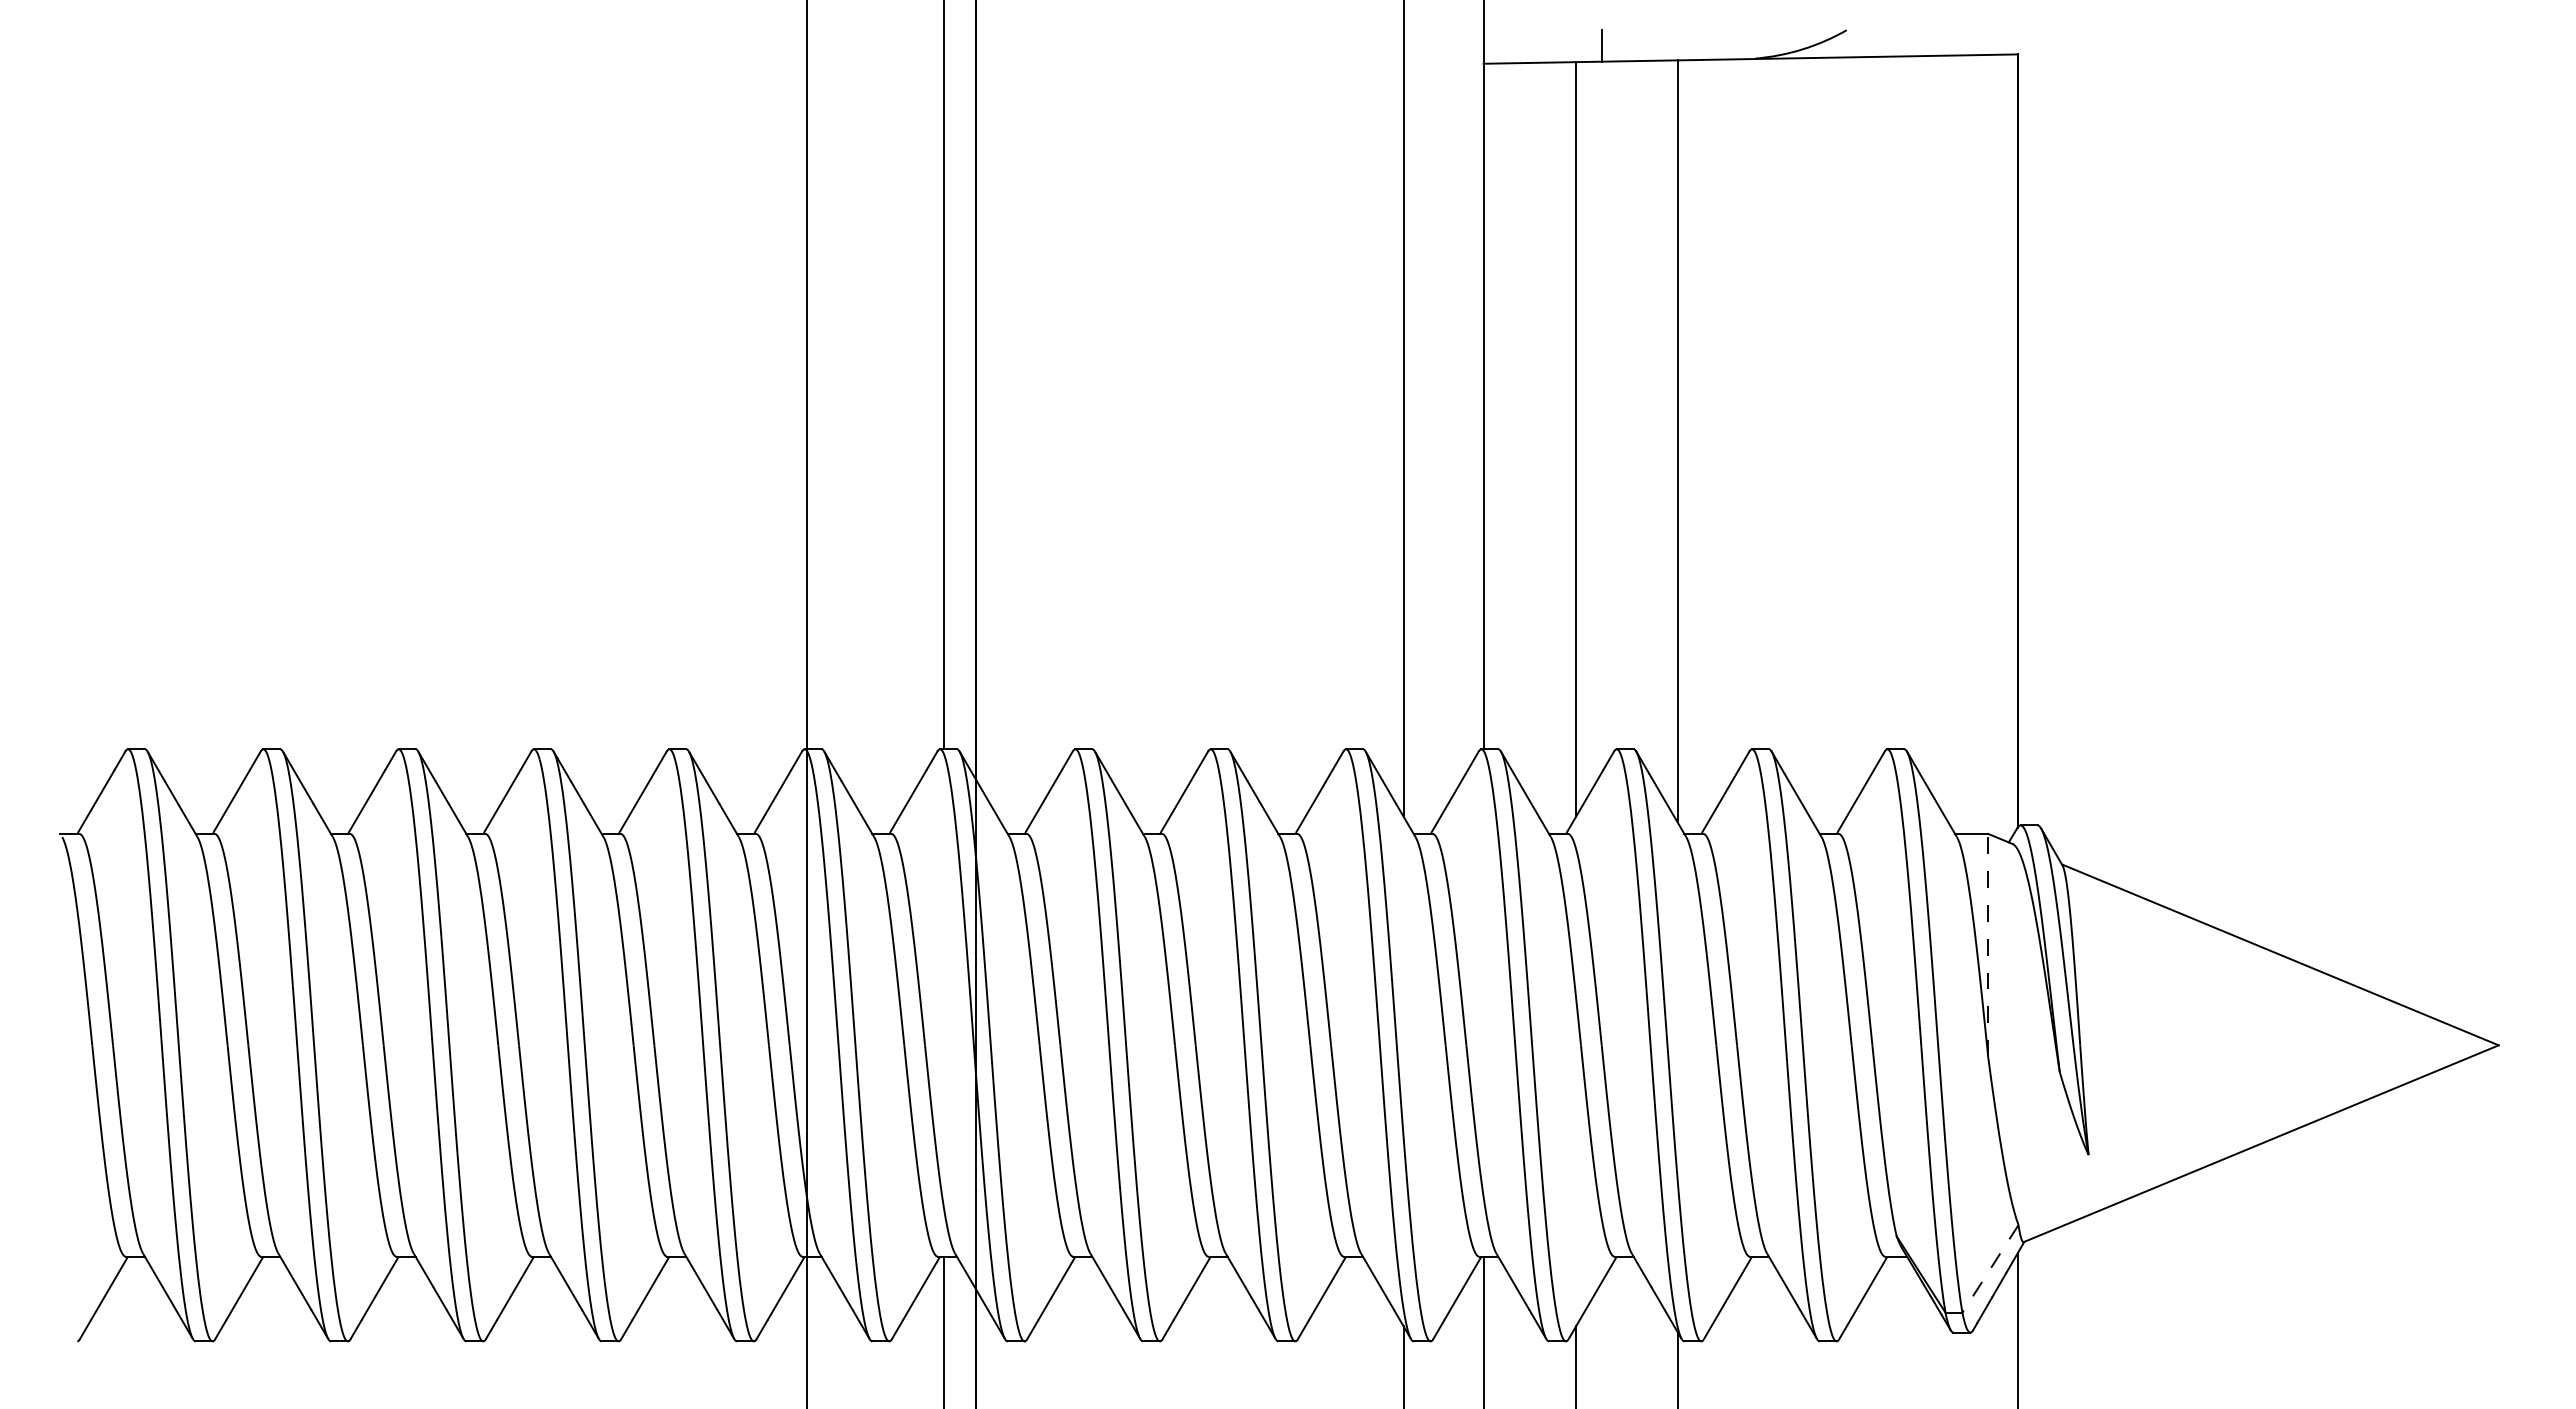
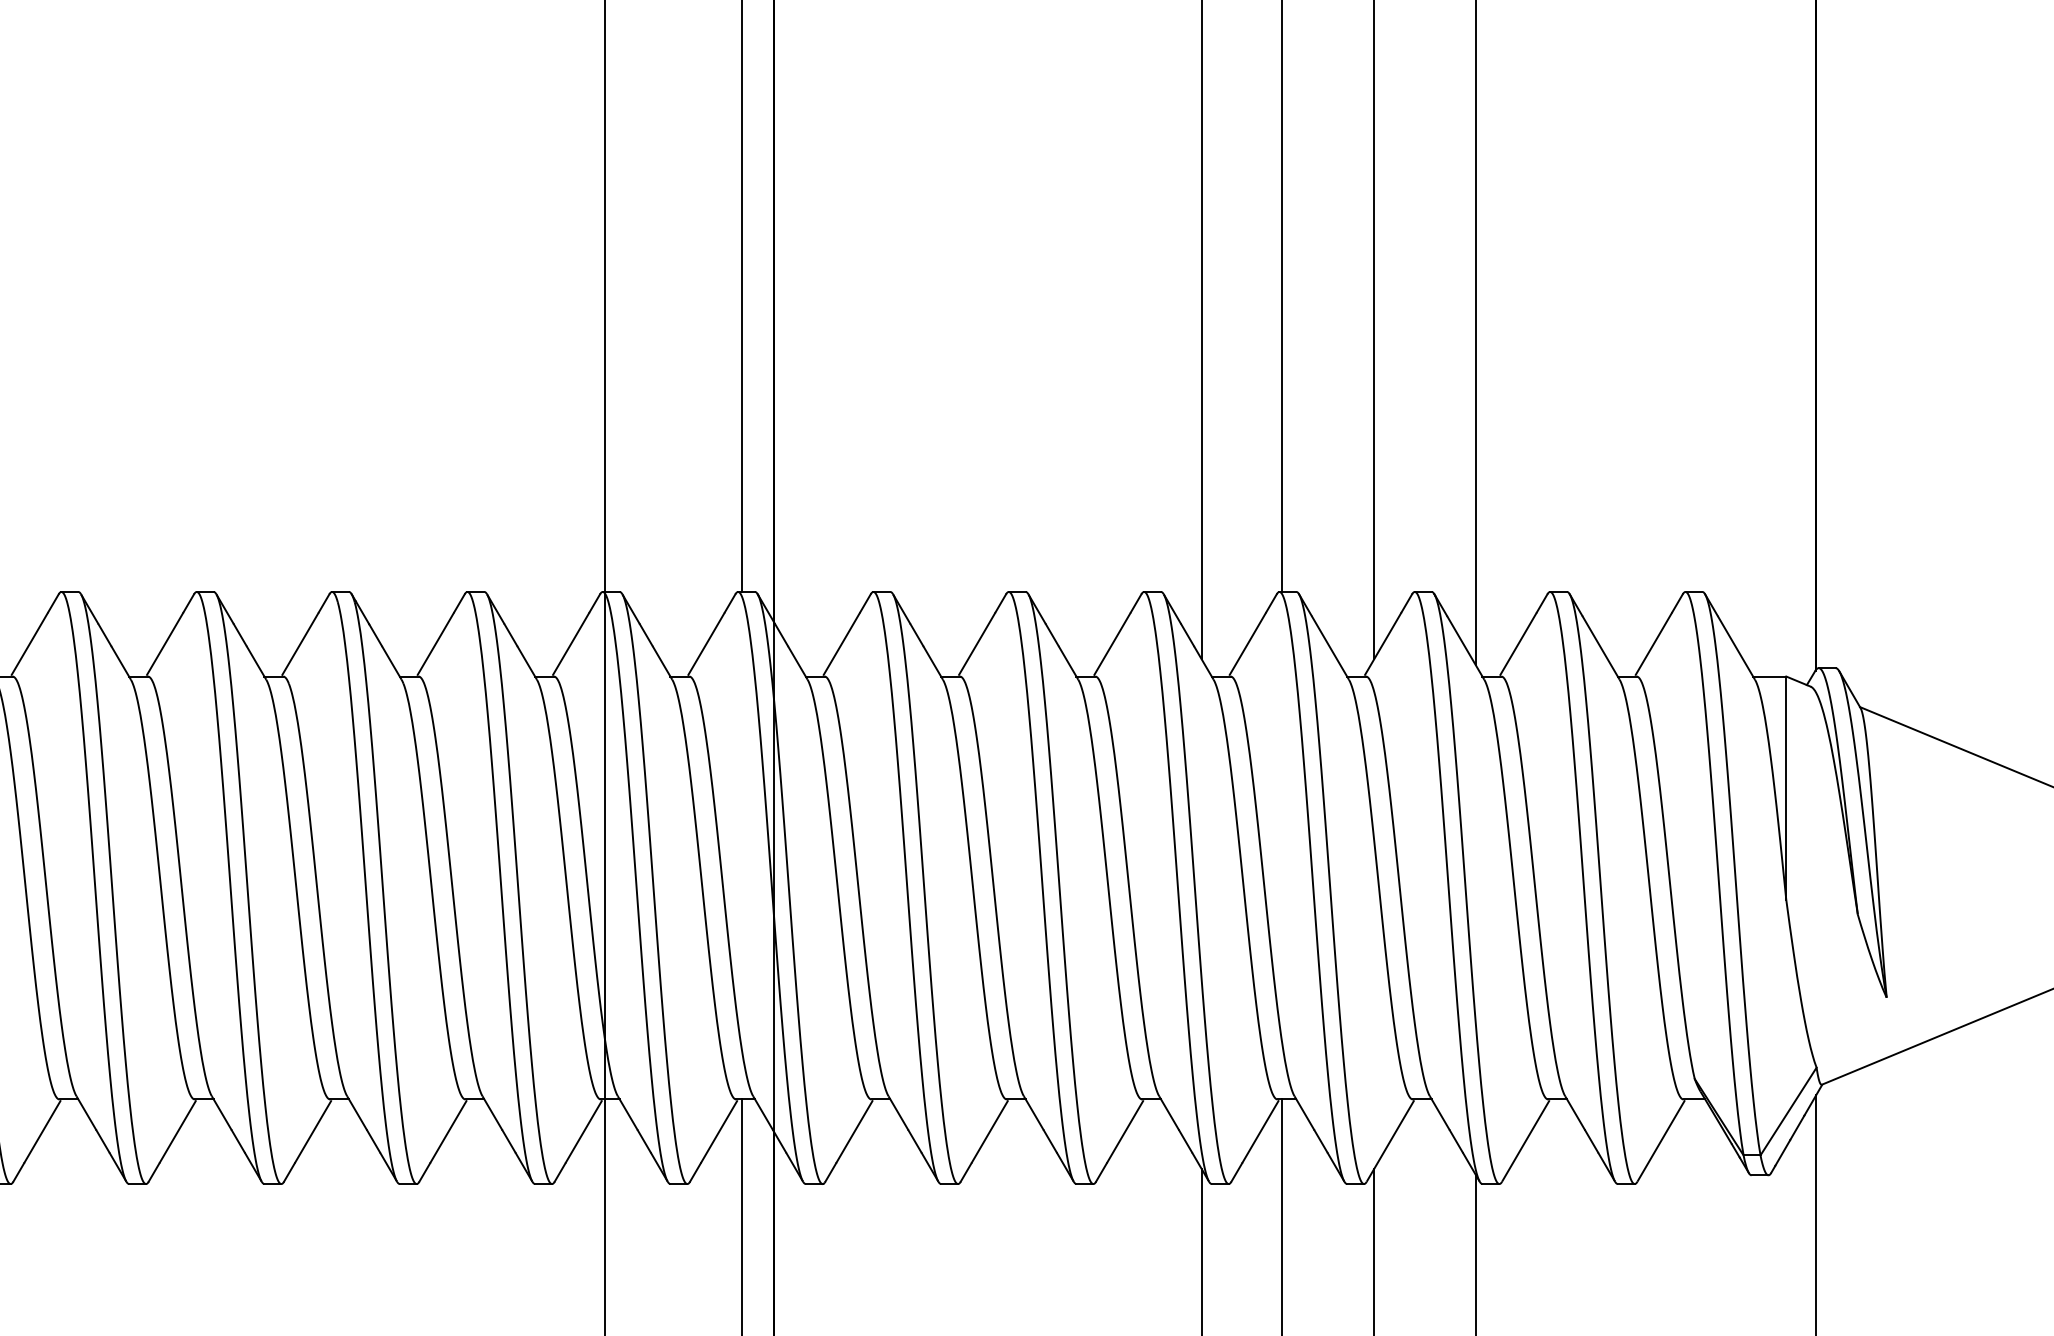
line: (1988, 945) -> (1786, 788), dashed -> solid
line: (1990, 1269) -> (1788, 1112), dashed -> solid

